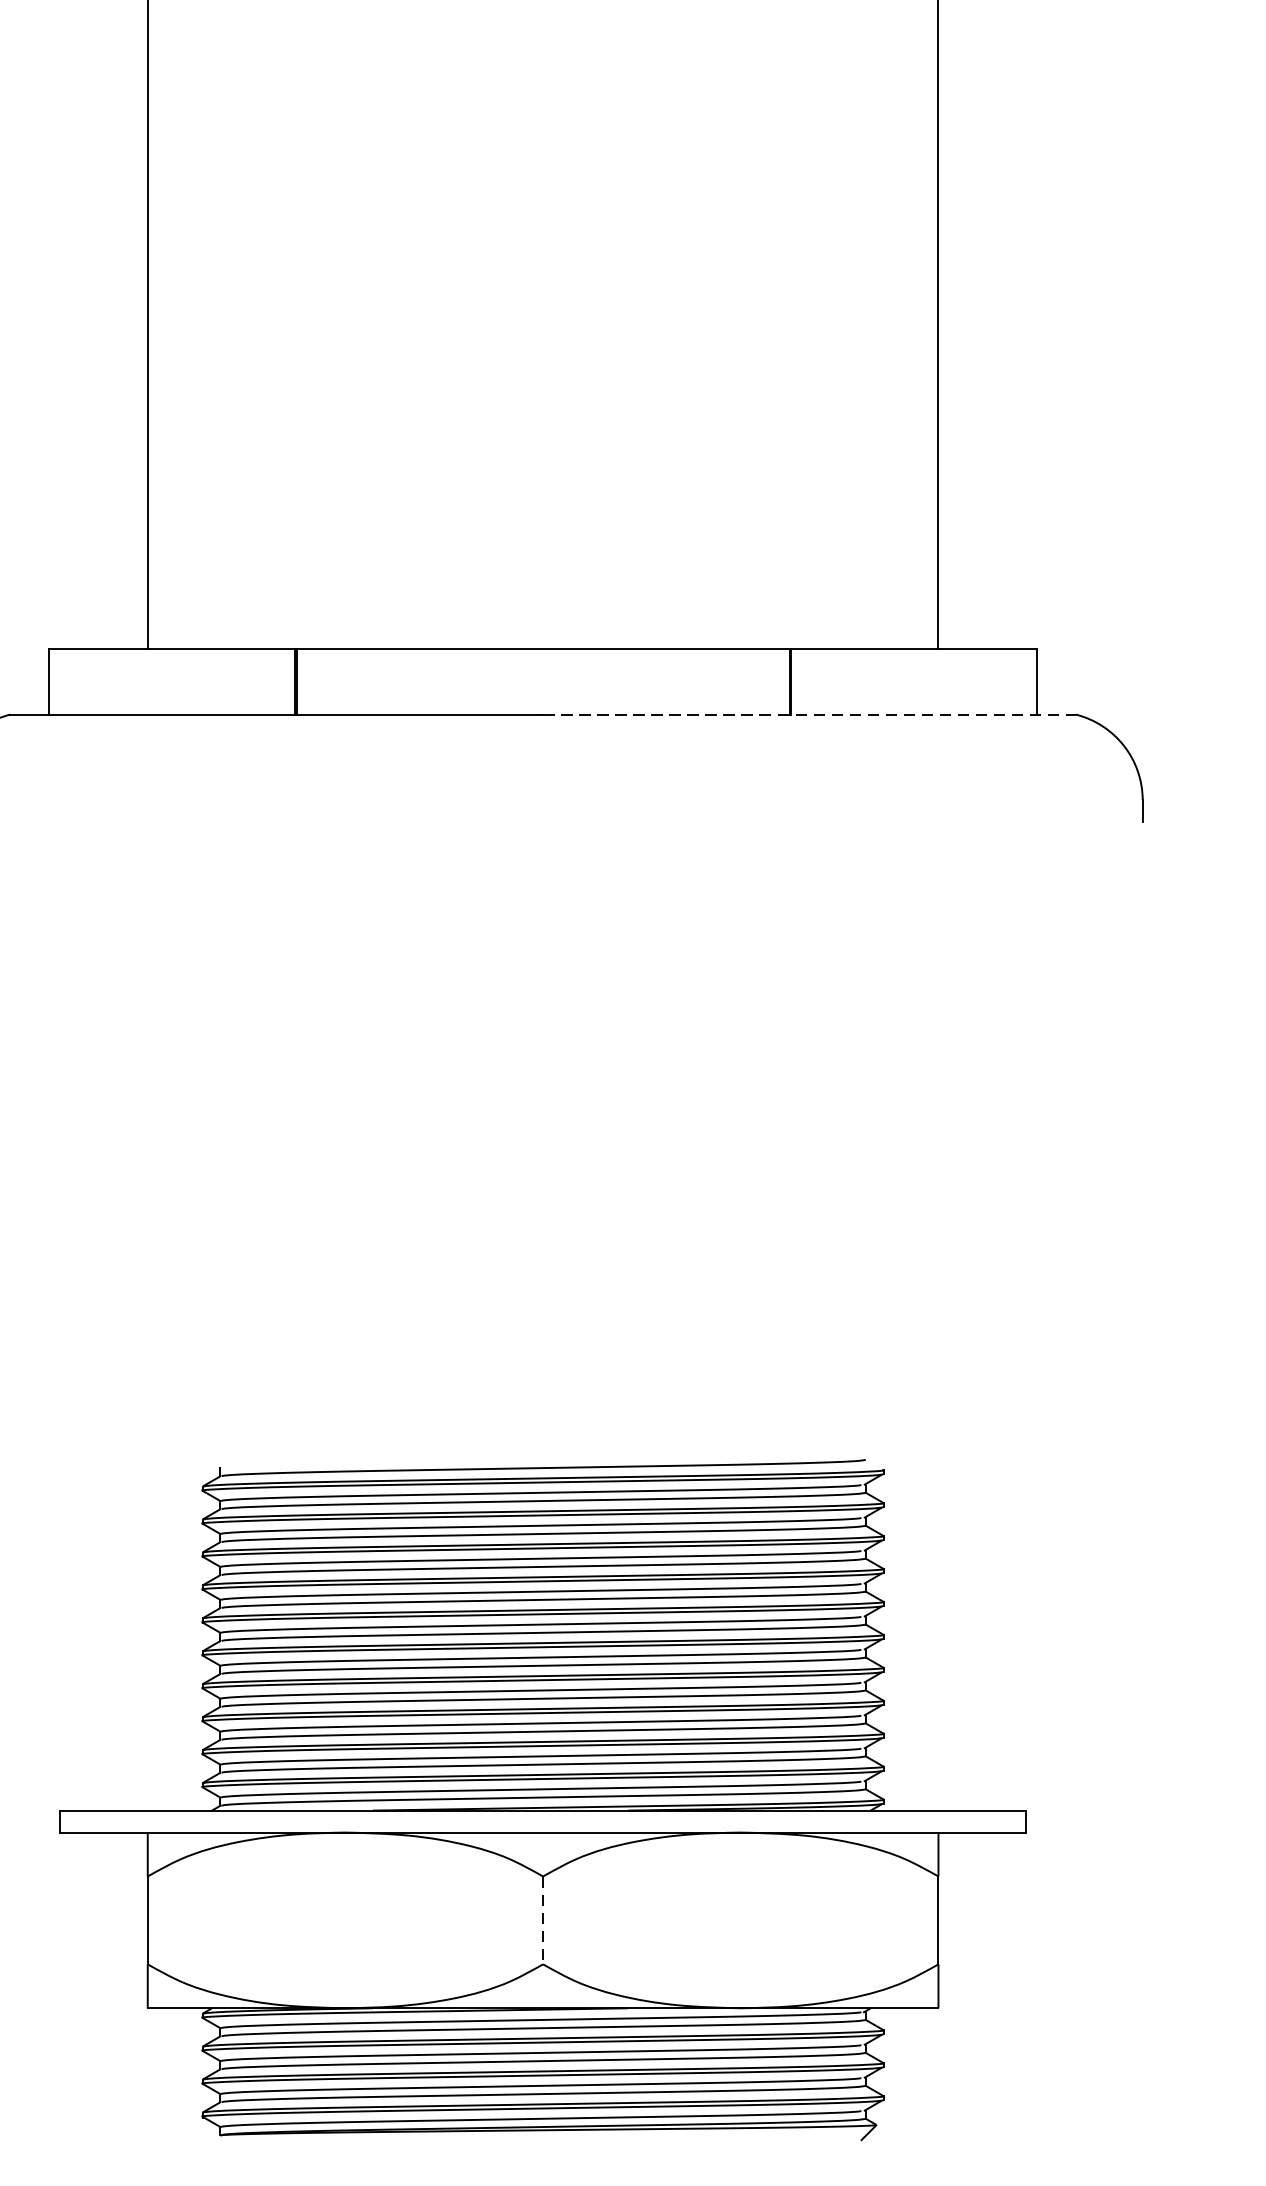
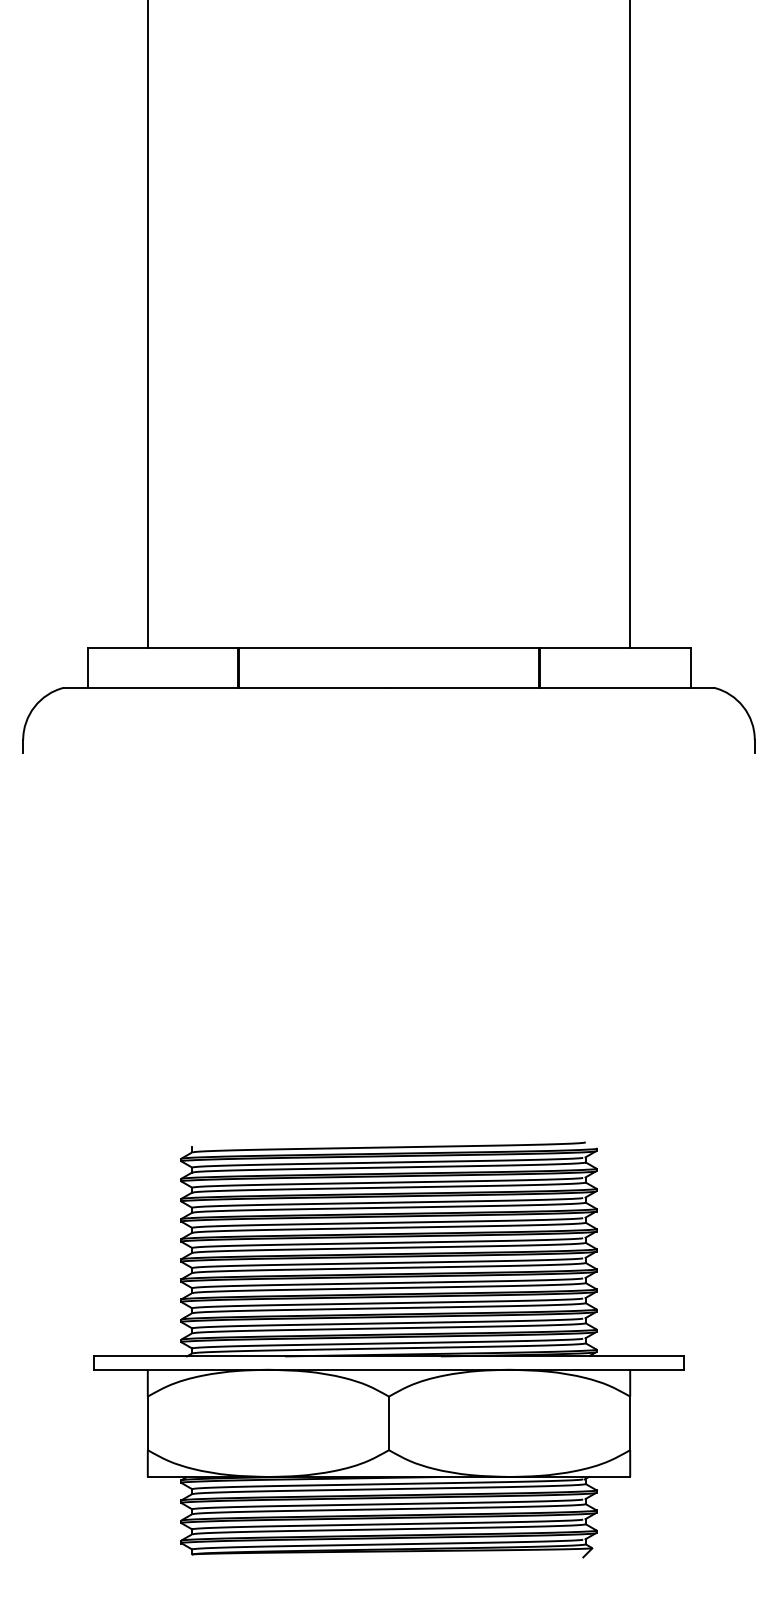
line: (809, 714) -> (551, 687), dashed -> solid
line: (543, 1920) -> (389, 1423), dashed -> solid

